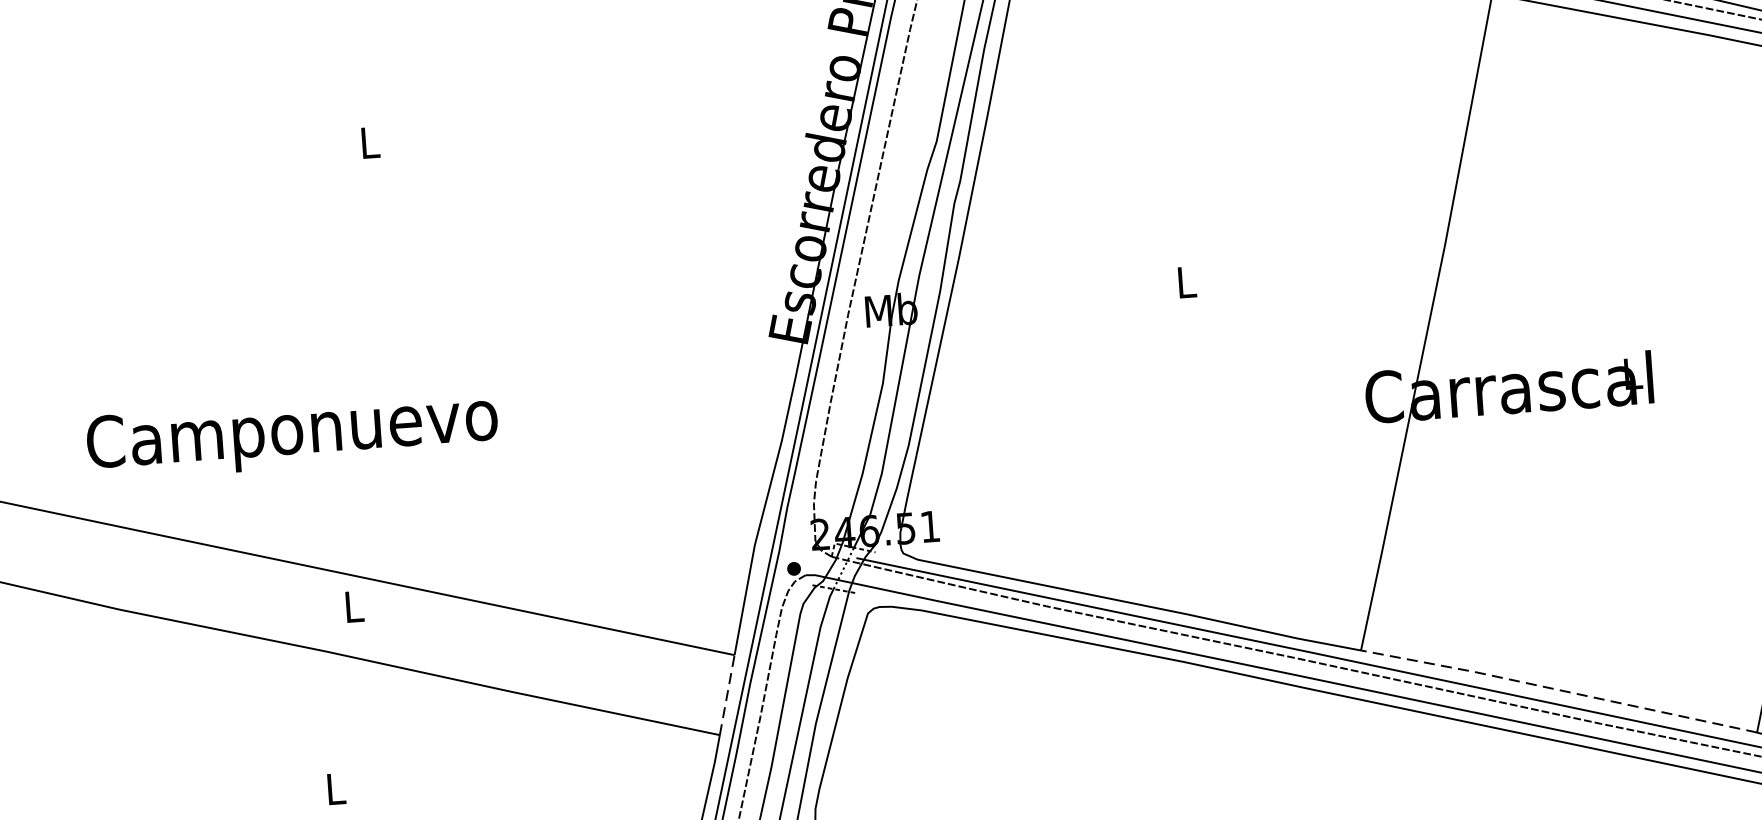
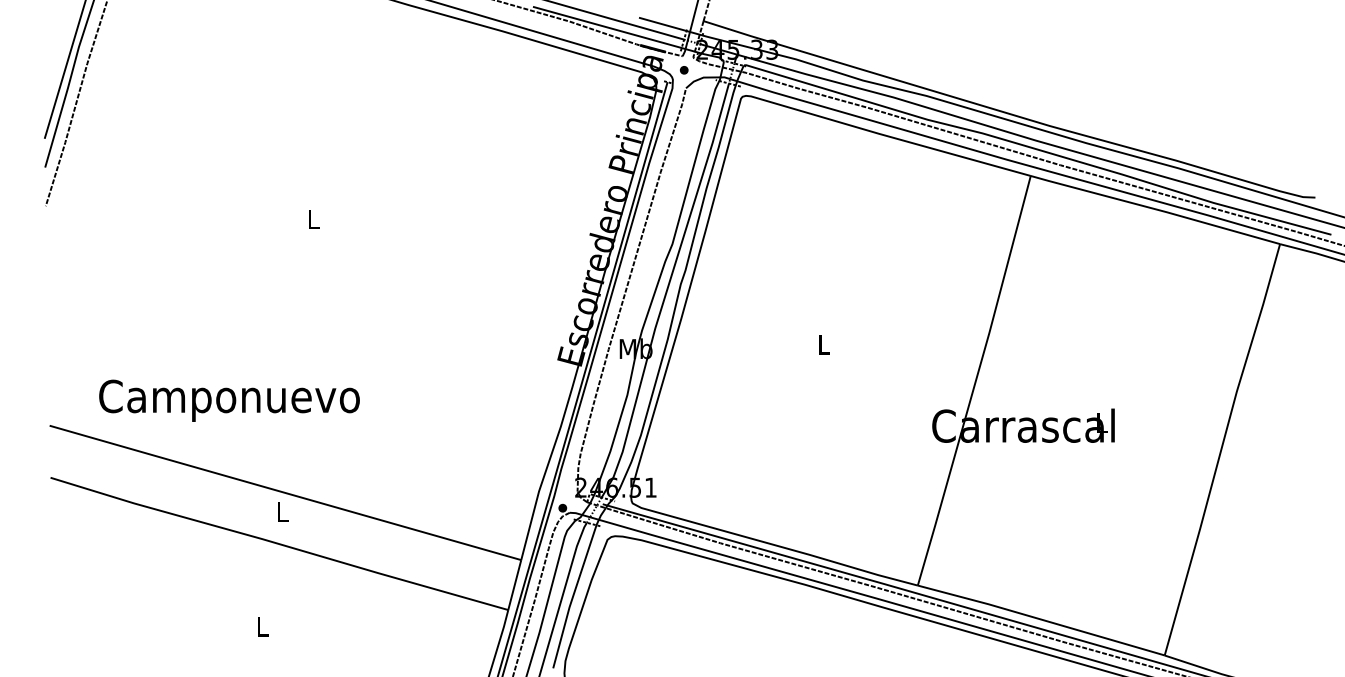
text: (292, 434) -> (229, 400), moved
line: (1559, 689) -> (1041, 619), dashed -> solid
line: (726, 695) -> (514, 585), dashed -> solid

